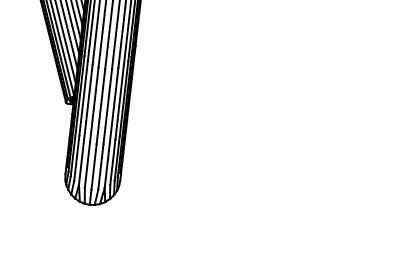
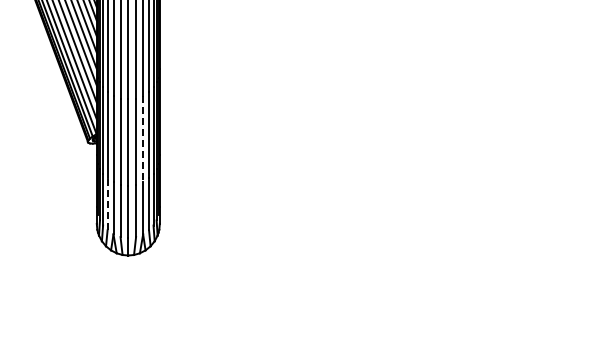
line: (114, 105) -> (143, 139), solid -> dashed
line: (76, 157) -> (107, 203), solid -> dashed

